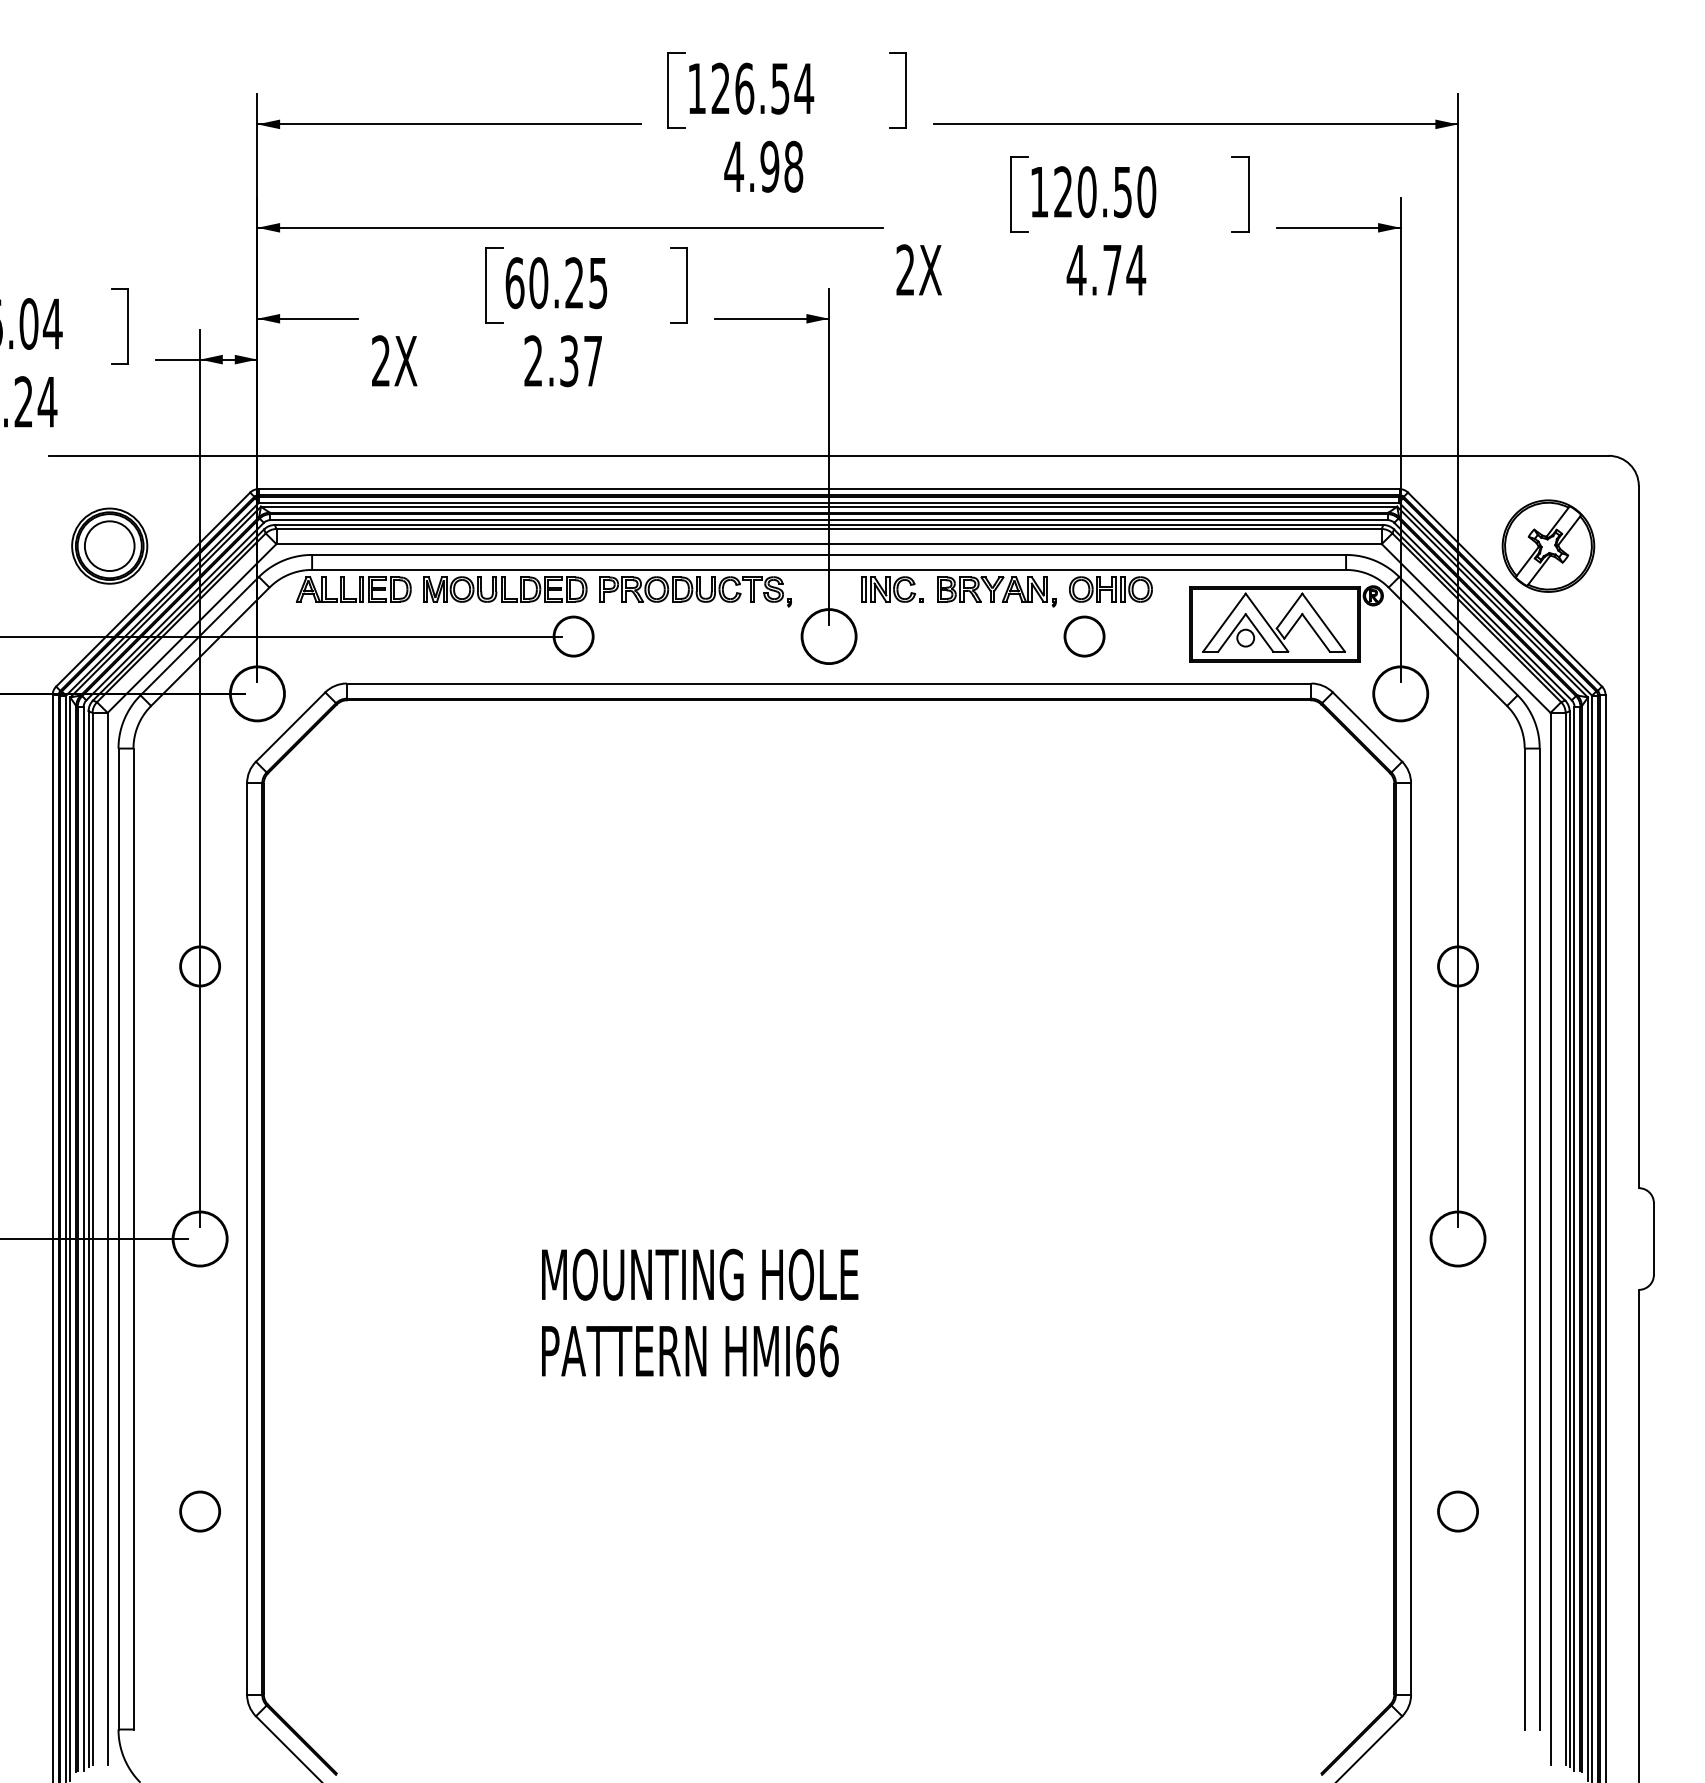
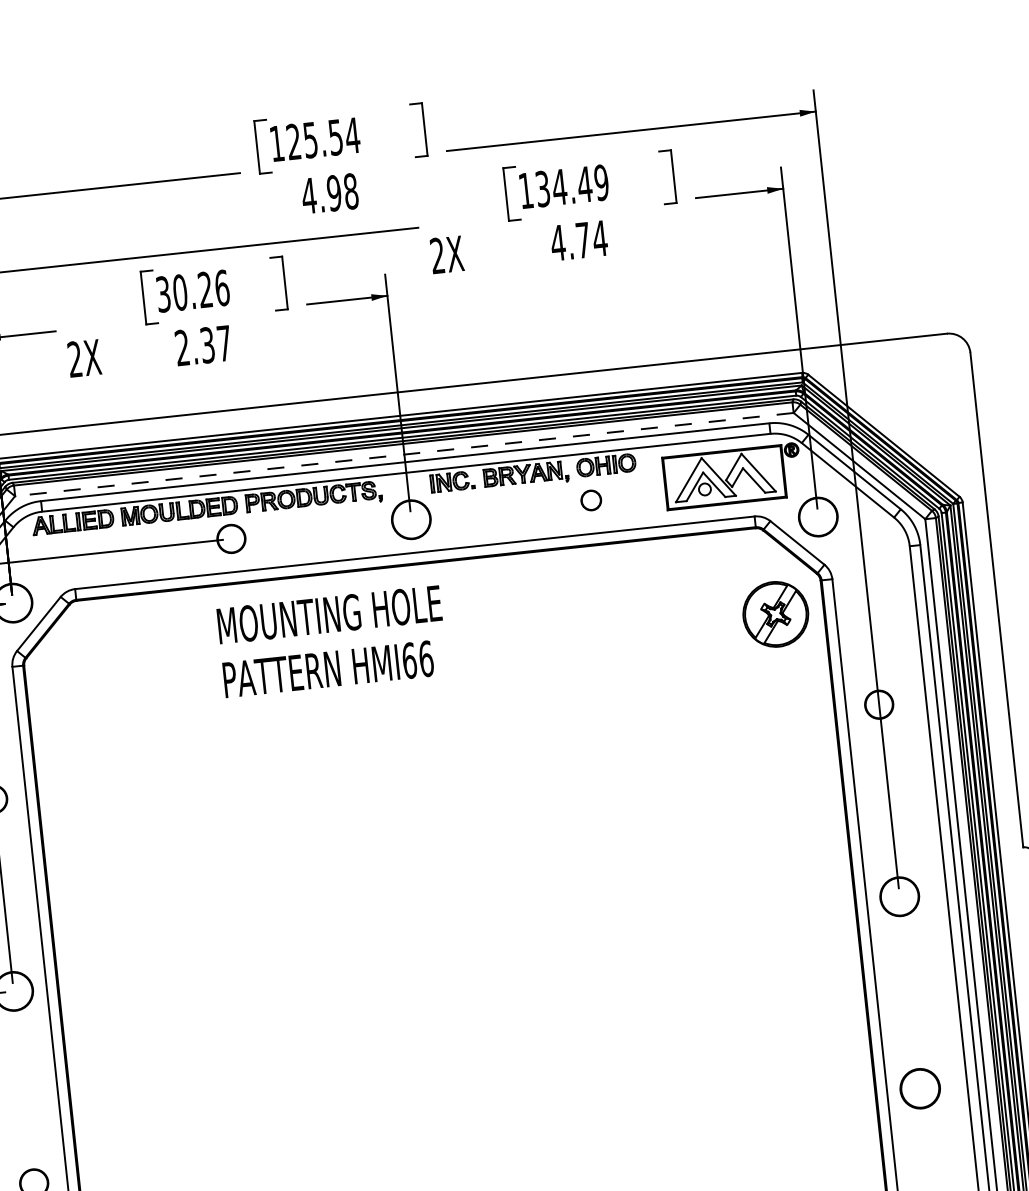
text: (744, 88) -> (310, 140), 126.54 -> 125.54
text: (1105, 192) -> (572, 186), 120.50 -> 134.49
text: (556, 283) -> (192, 291), 60.25 -> 30.26
line: (829, 544) -> (404, 454), solid -> dashed
part: (1548, 545) -> (775, 613), moved
circle: (1084, 636) -> (591, 500), size x0.7
text: (700, 1312) -> (332, 641), moved
circle: (1457, 1511) -> (919, 1088), size x1.4

